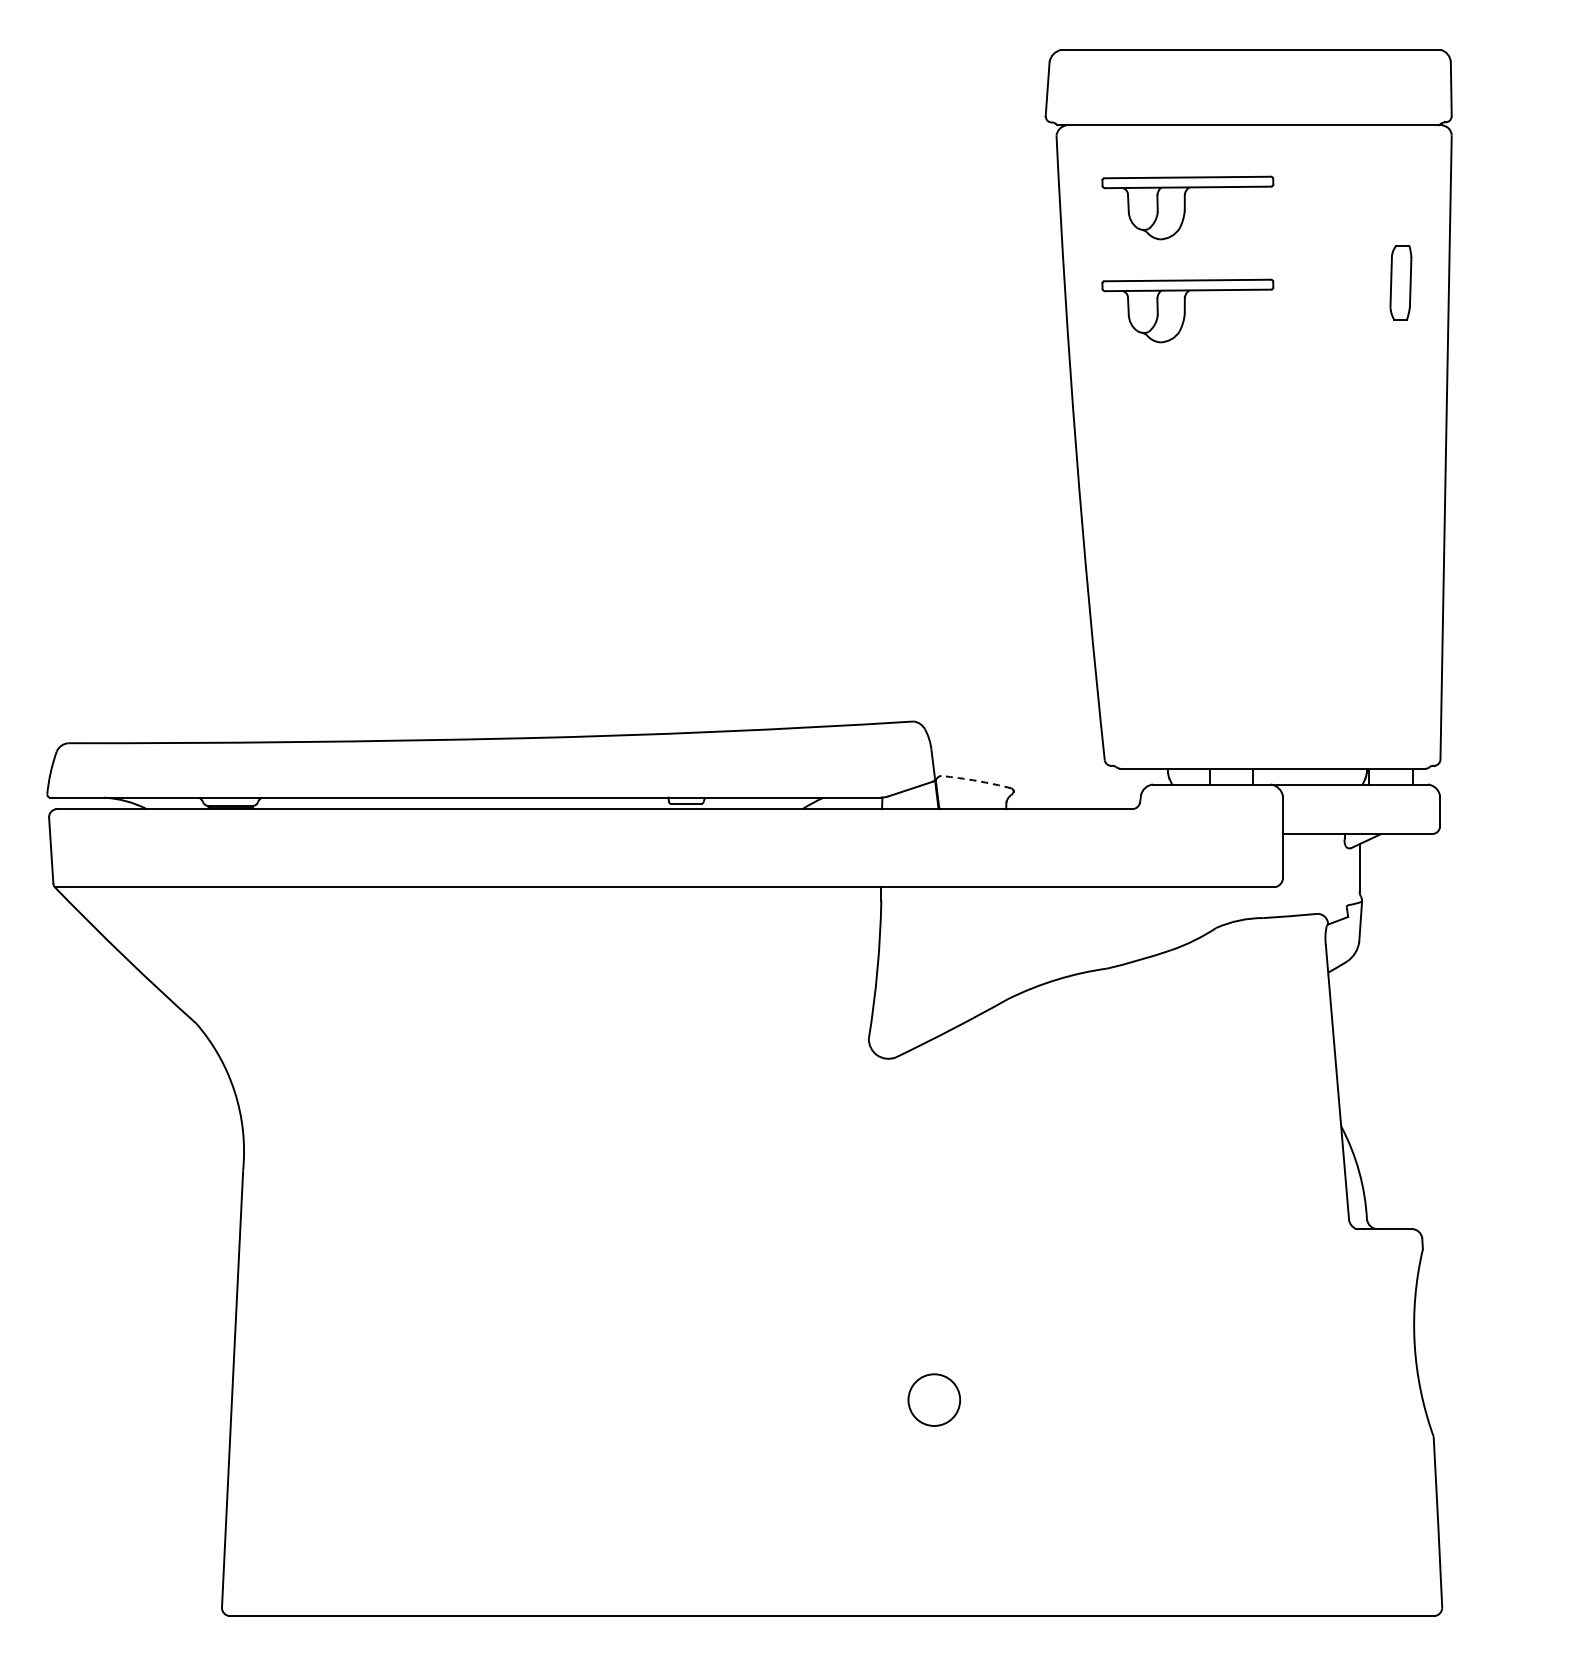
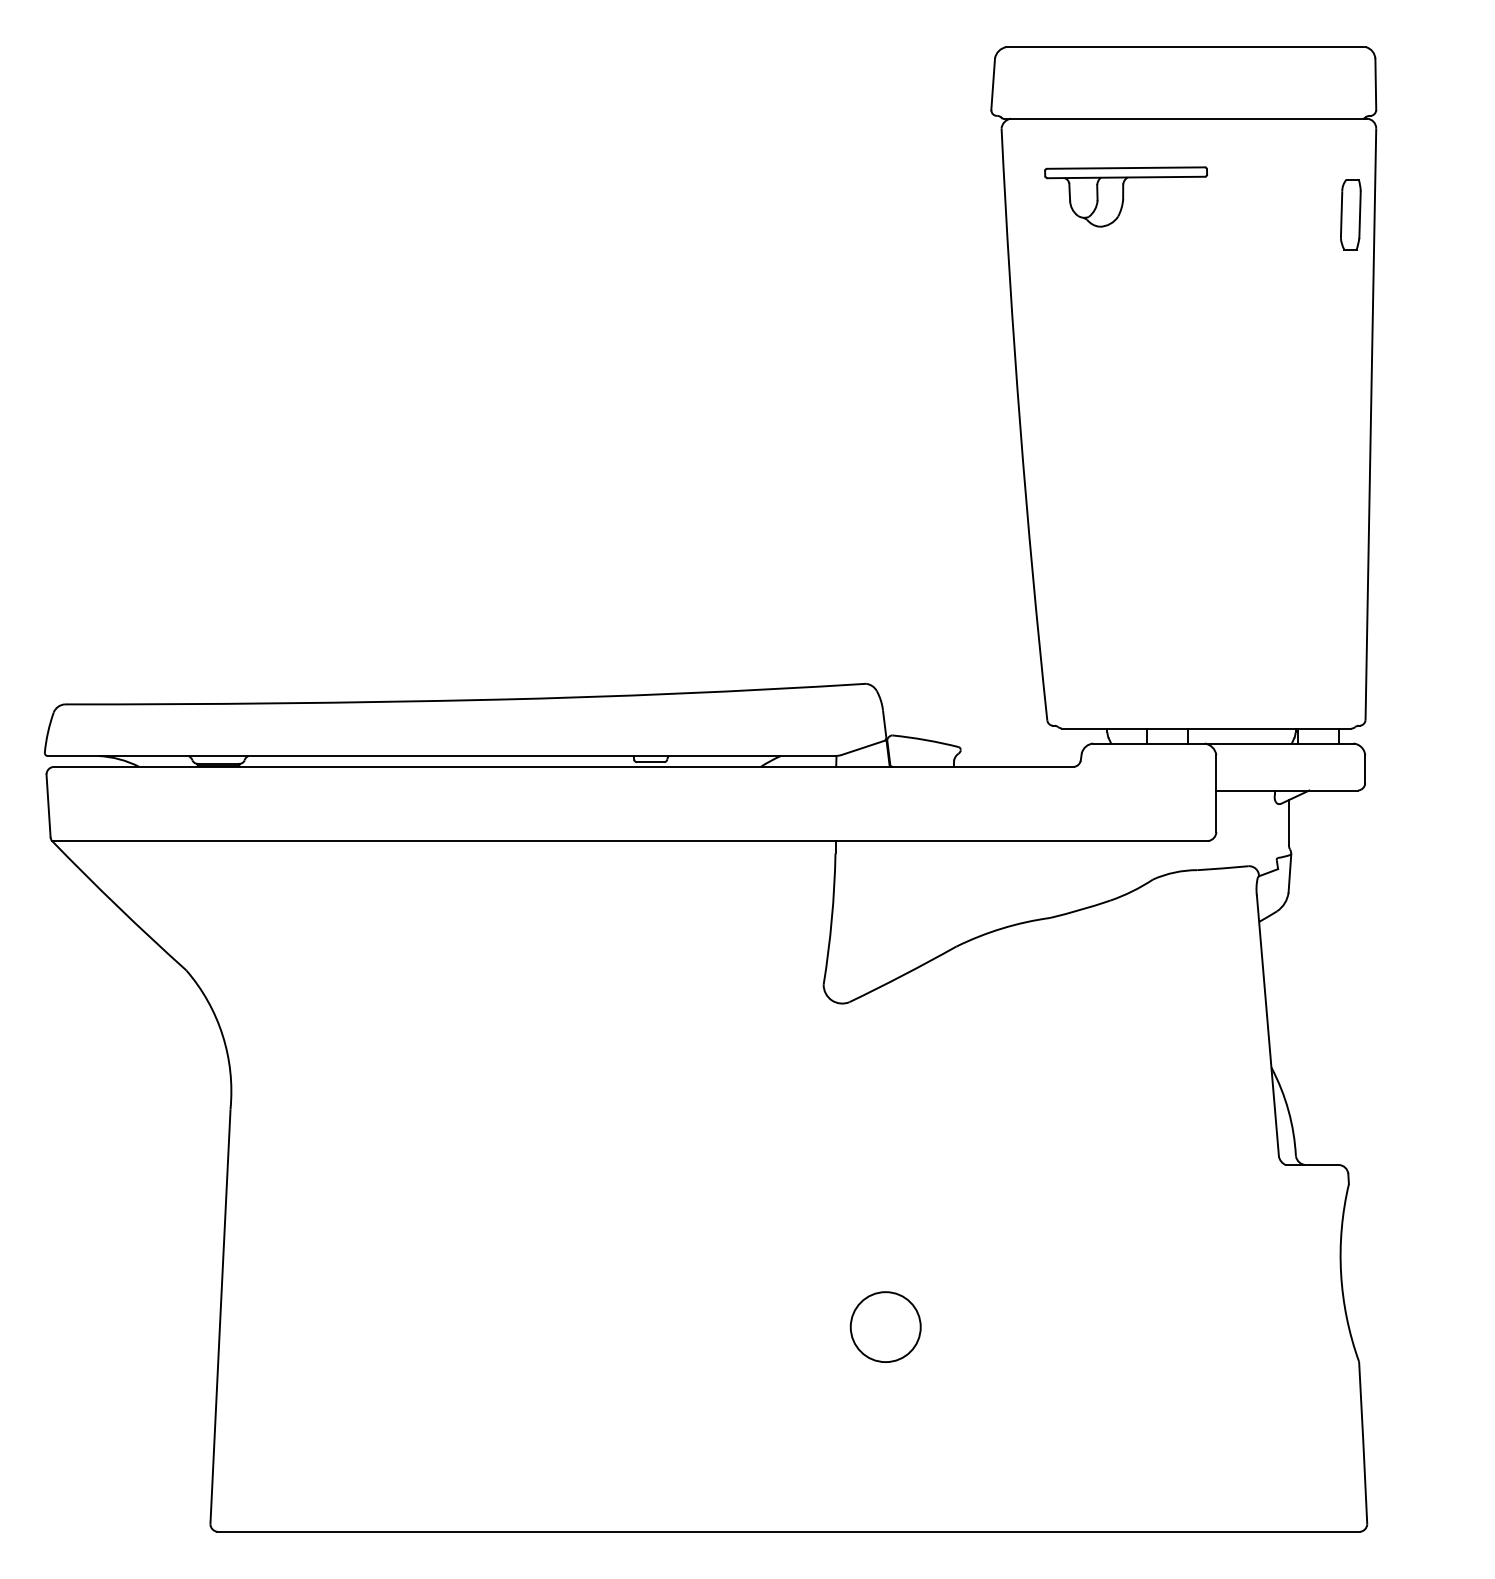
part: (1400, 282) -> (1350, 214), moved
part: (1187, 310) -> (1125, 294), removed
arc: (976, 780) -> (925, 739), dashed -> solid
circle: (934, 1400) -> (885, 1327), size x1.43

